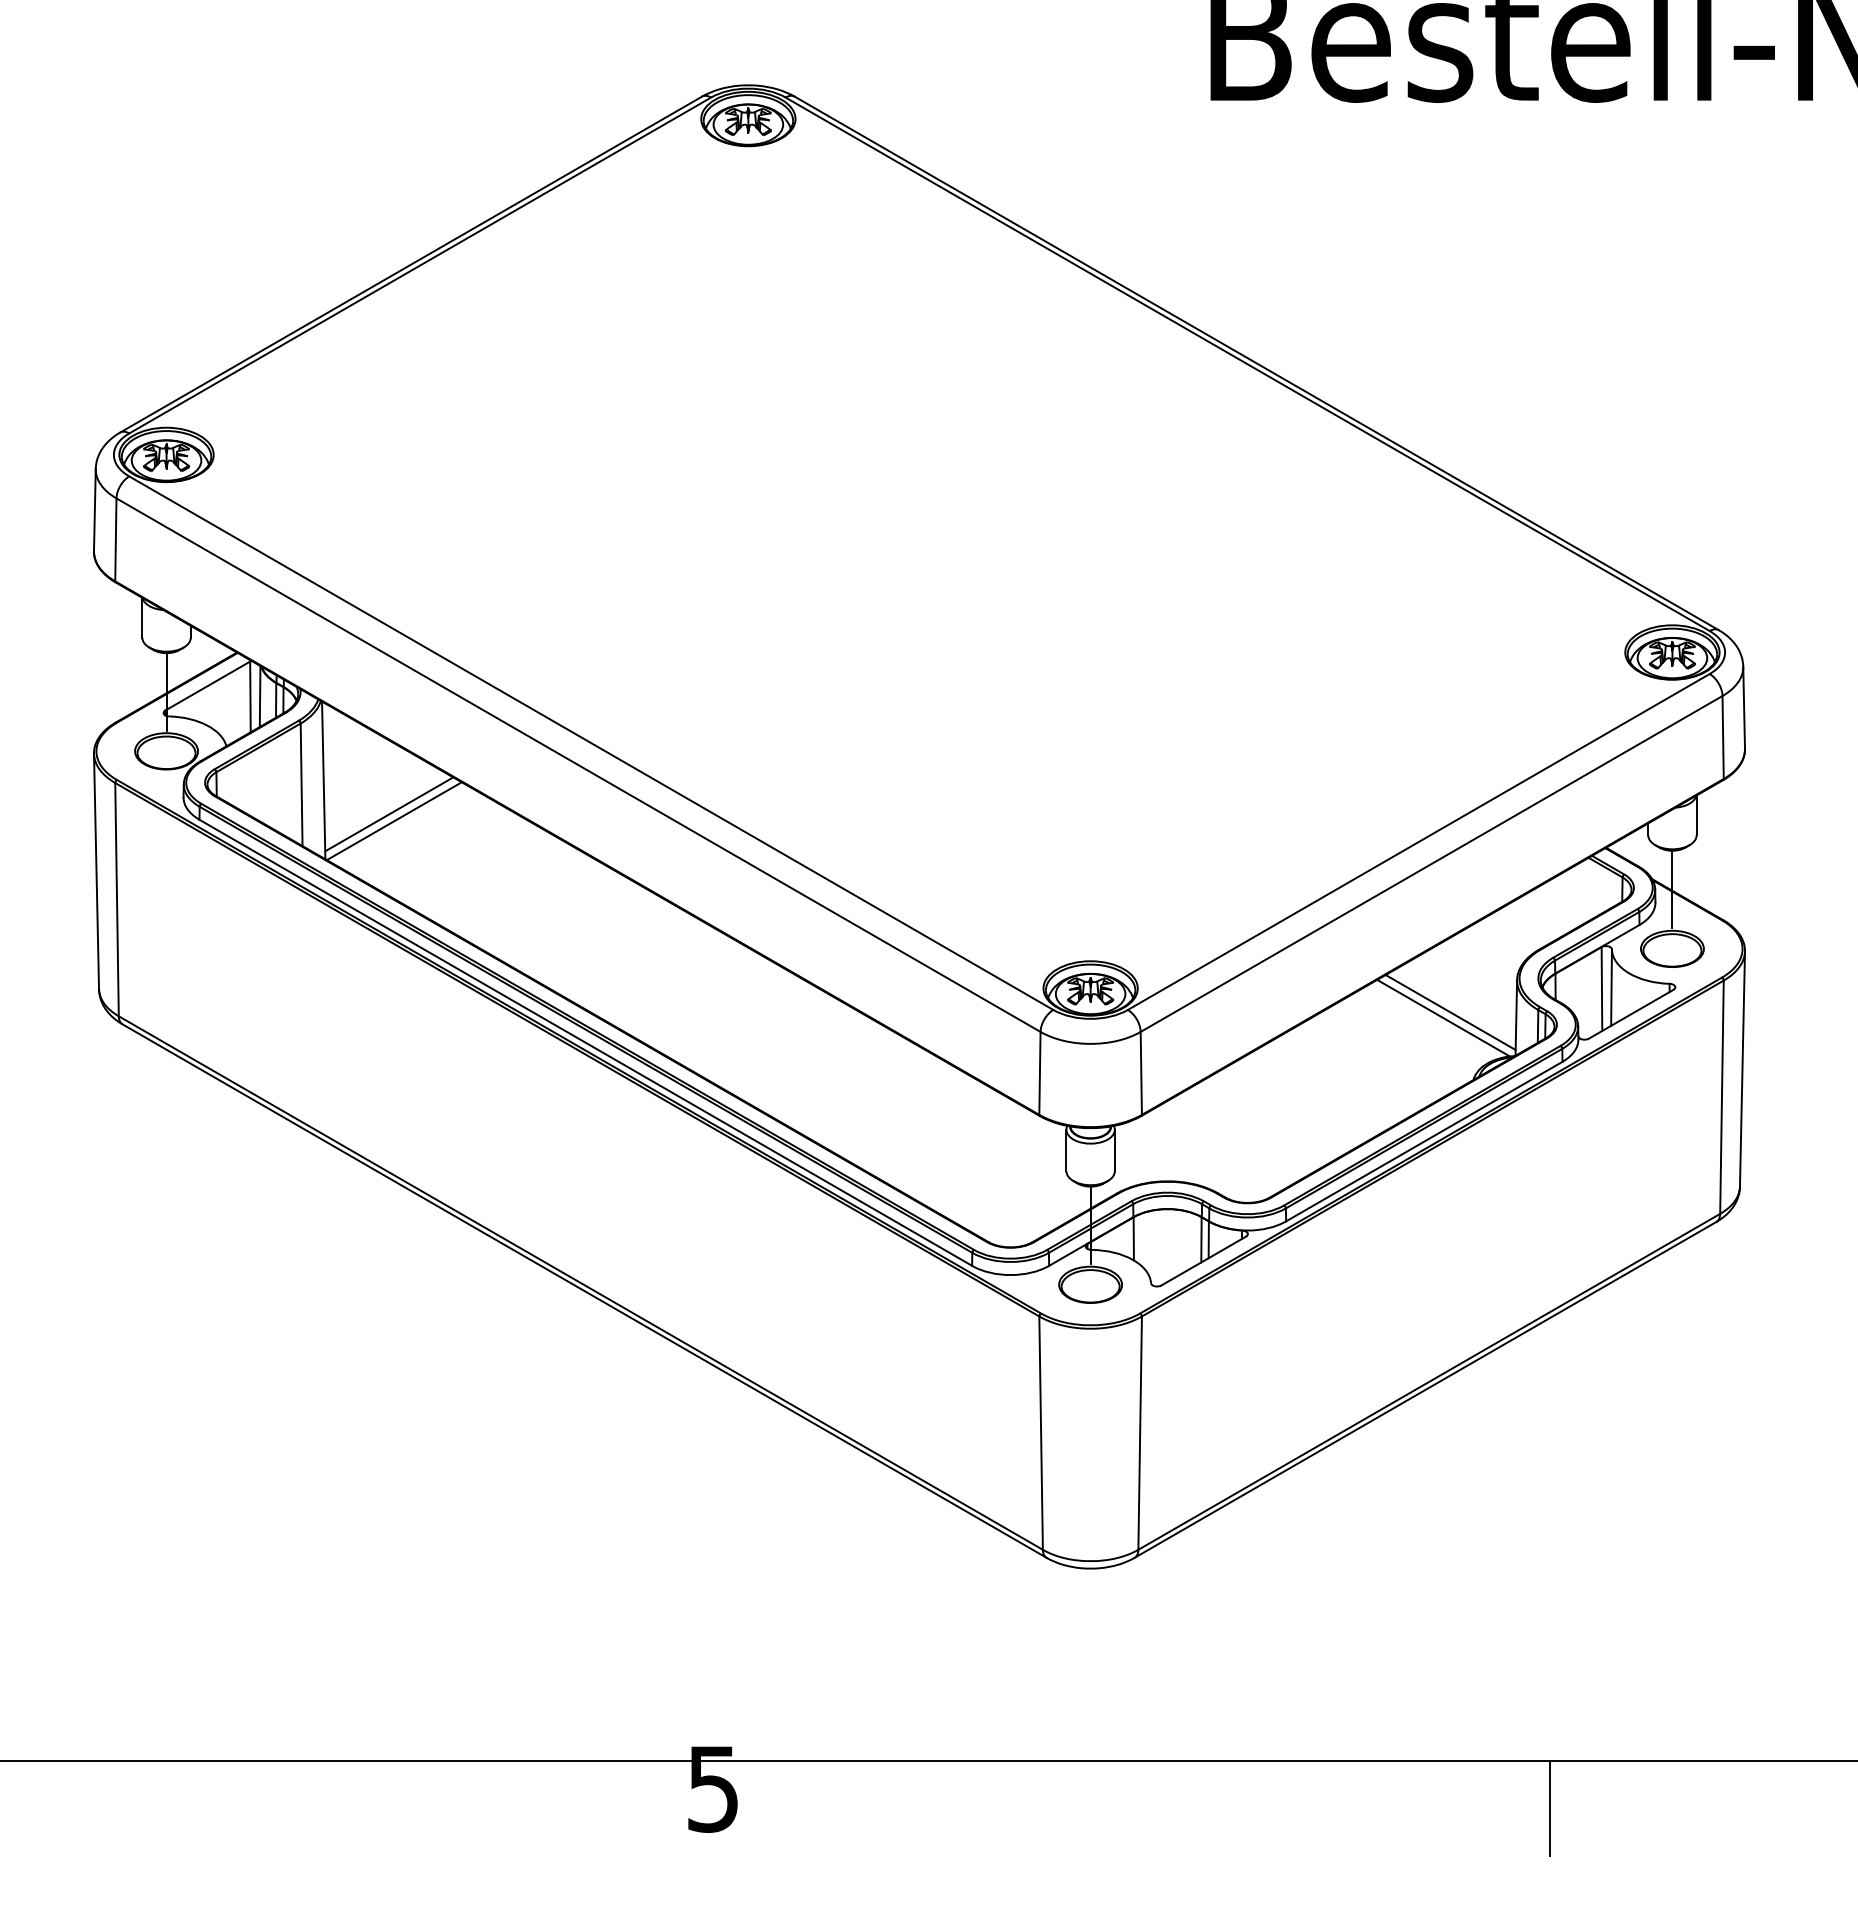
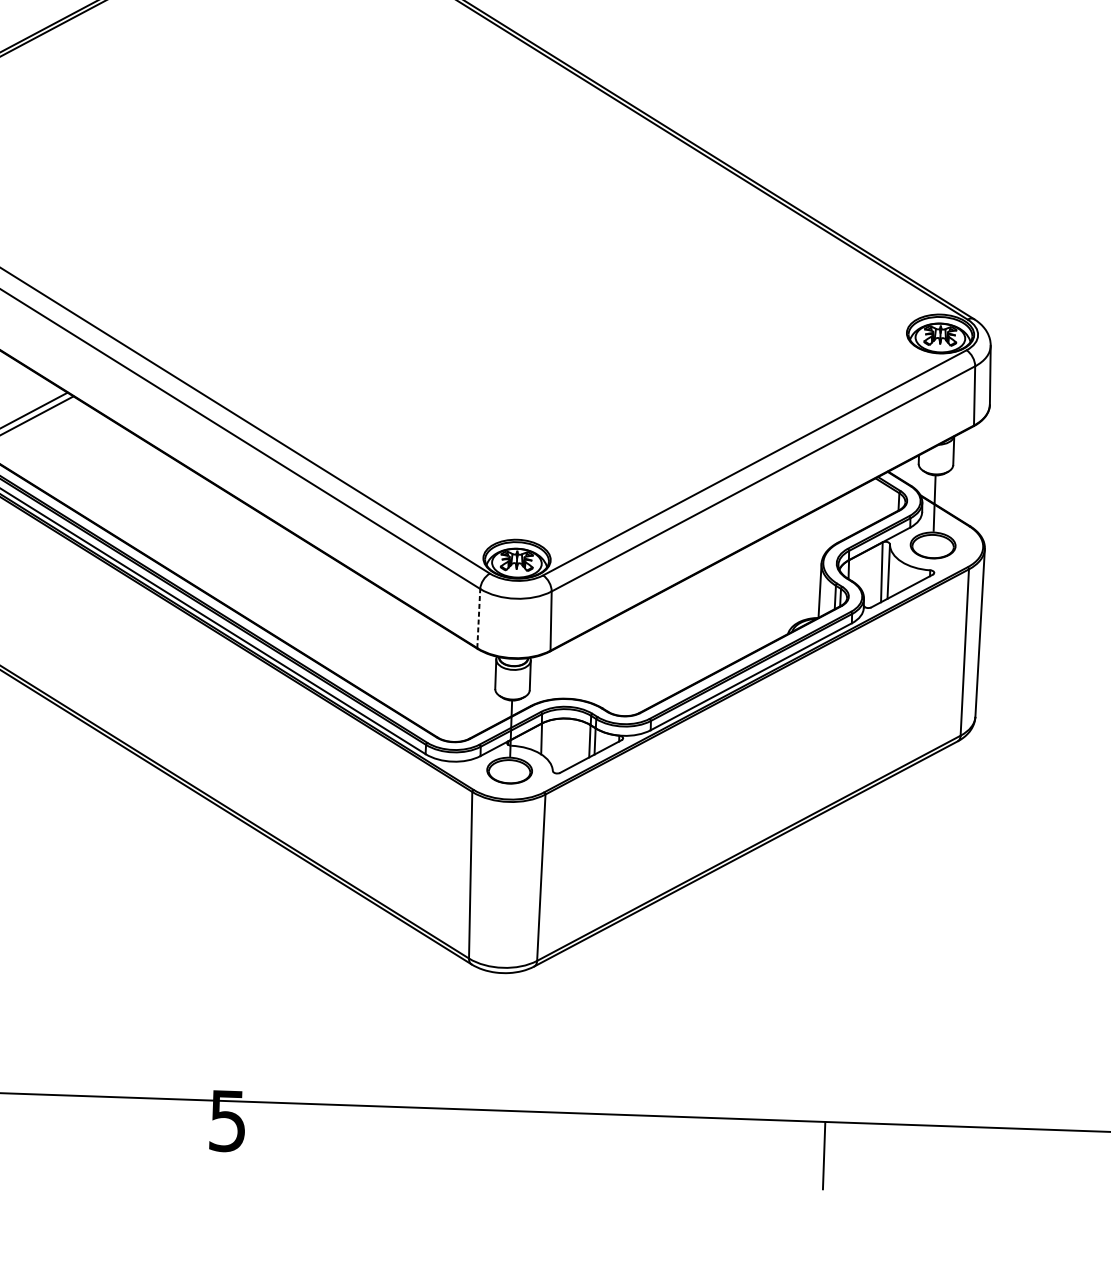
line: (1450, 1012) -> (773, 585), removed
line: (1443, 1017) -> (768, 588), removed
line: (1039, 1072) -> (478, 617), solid -> dashed

